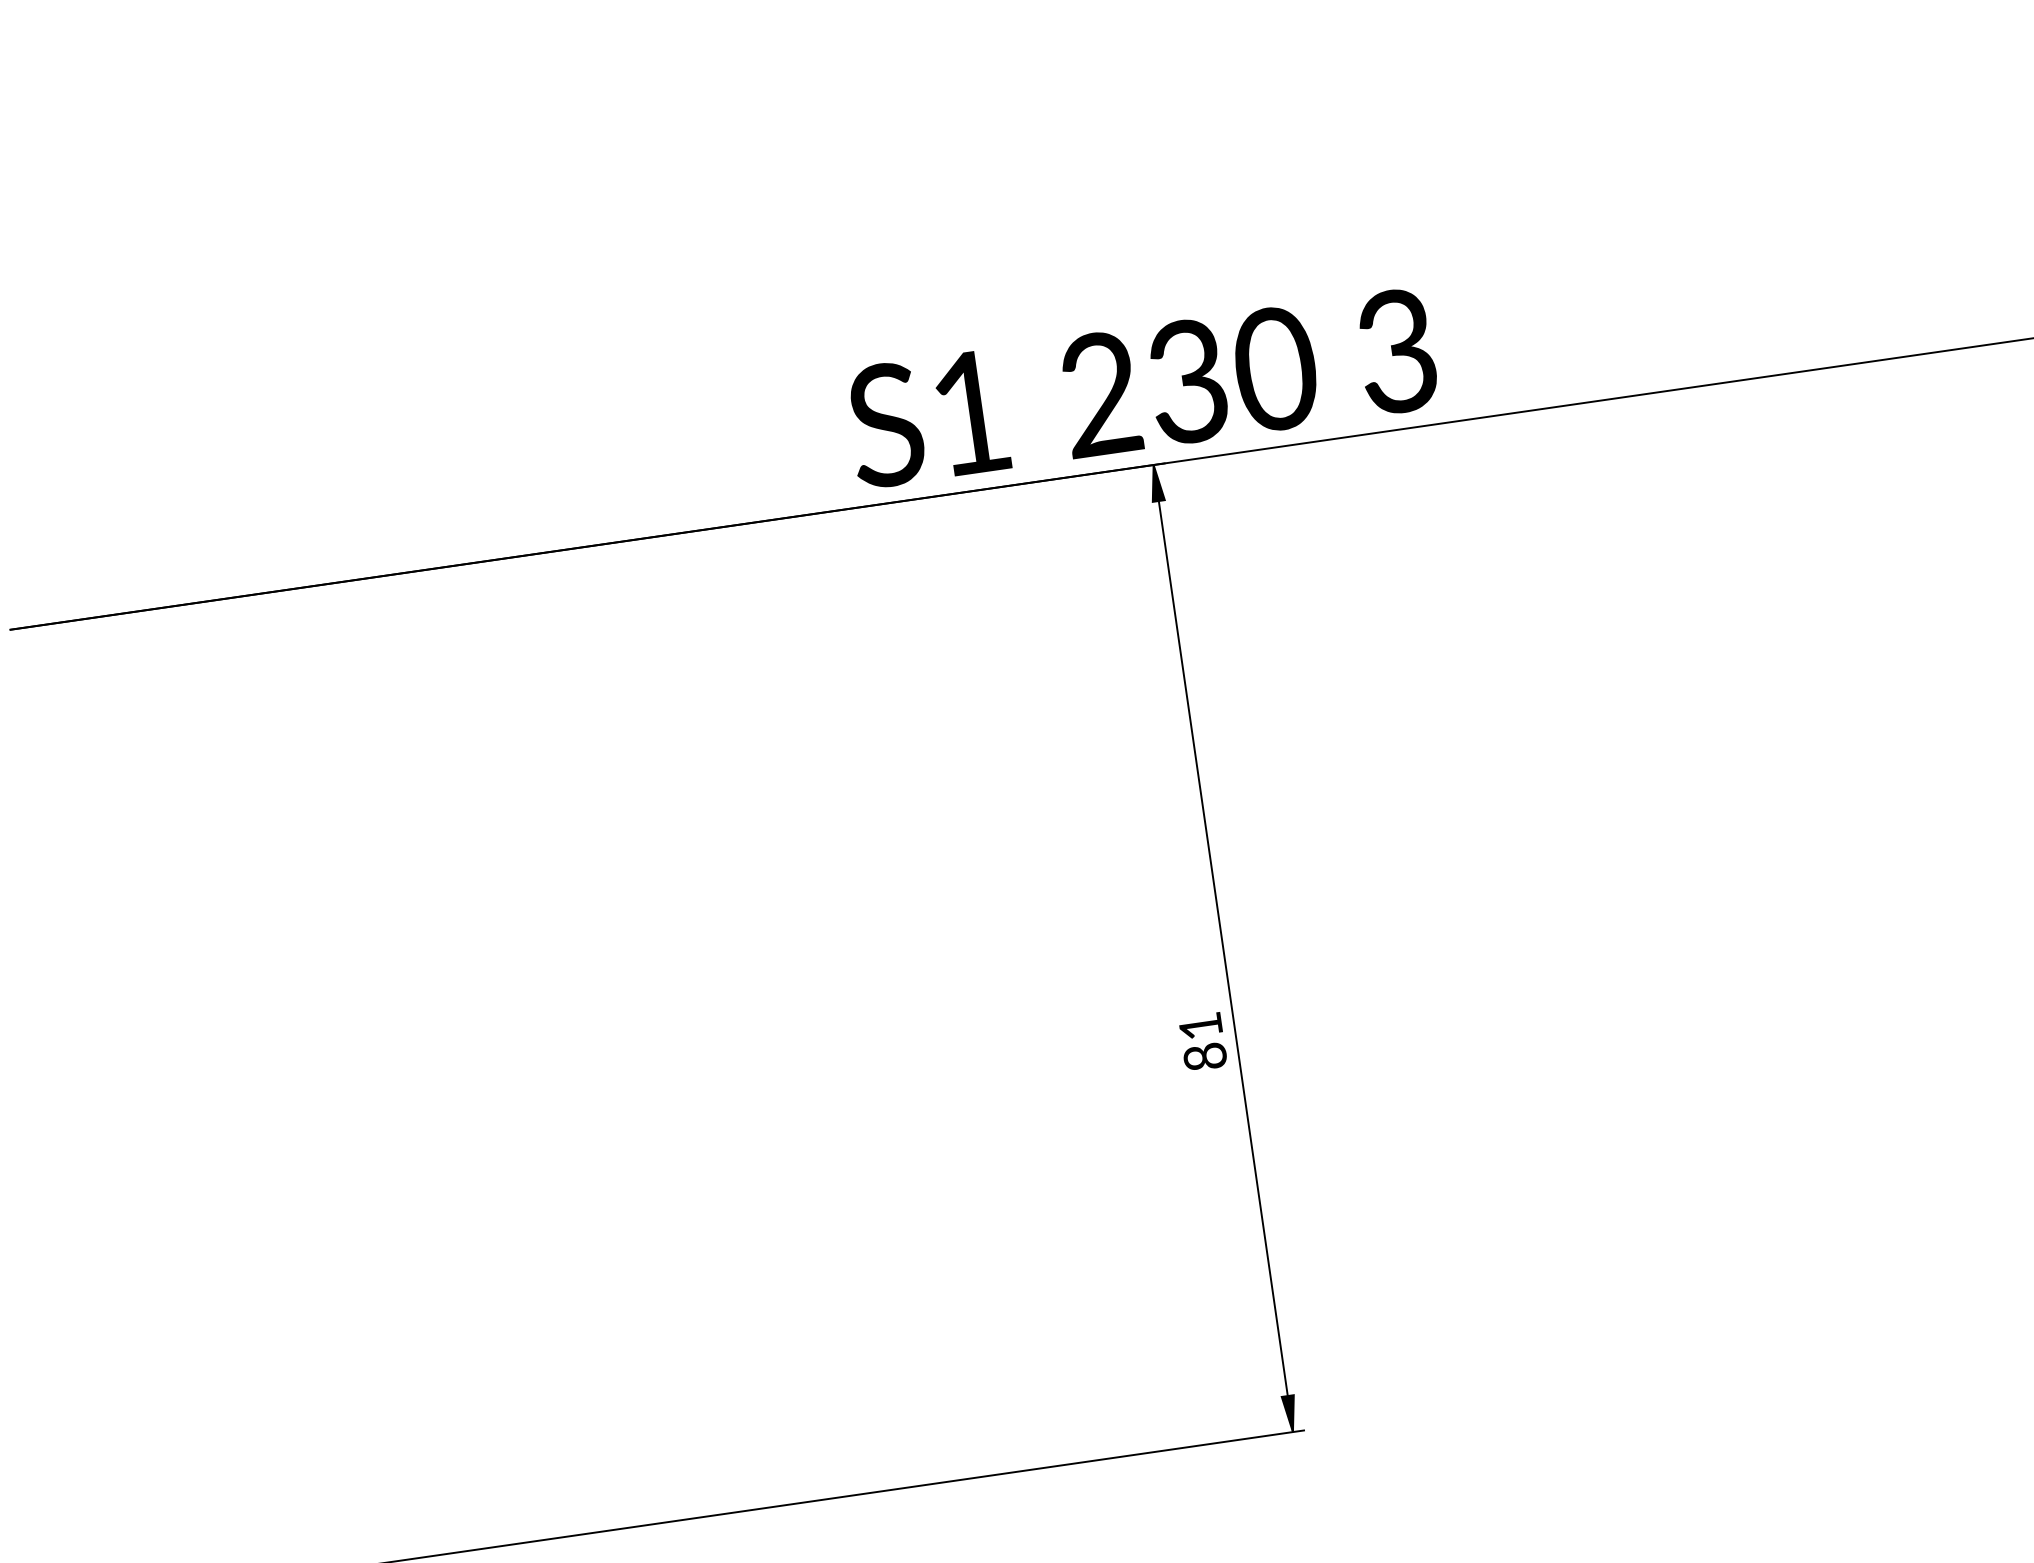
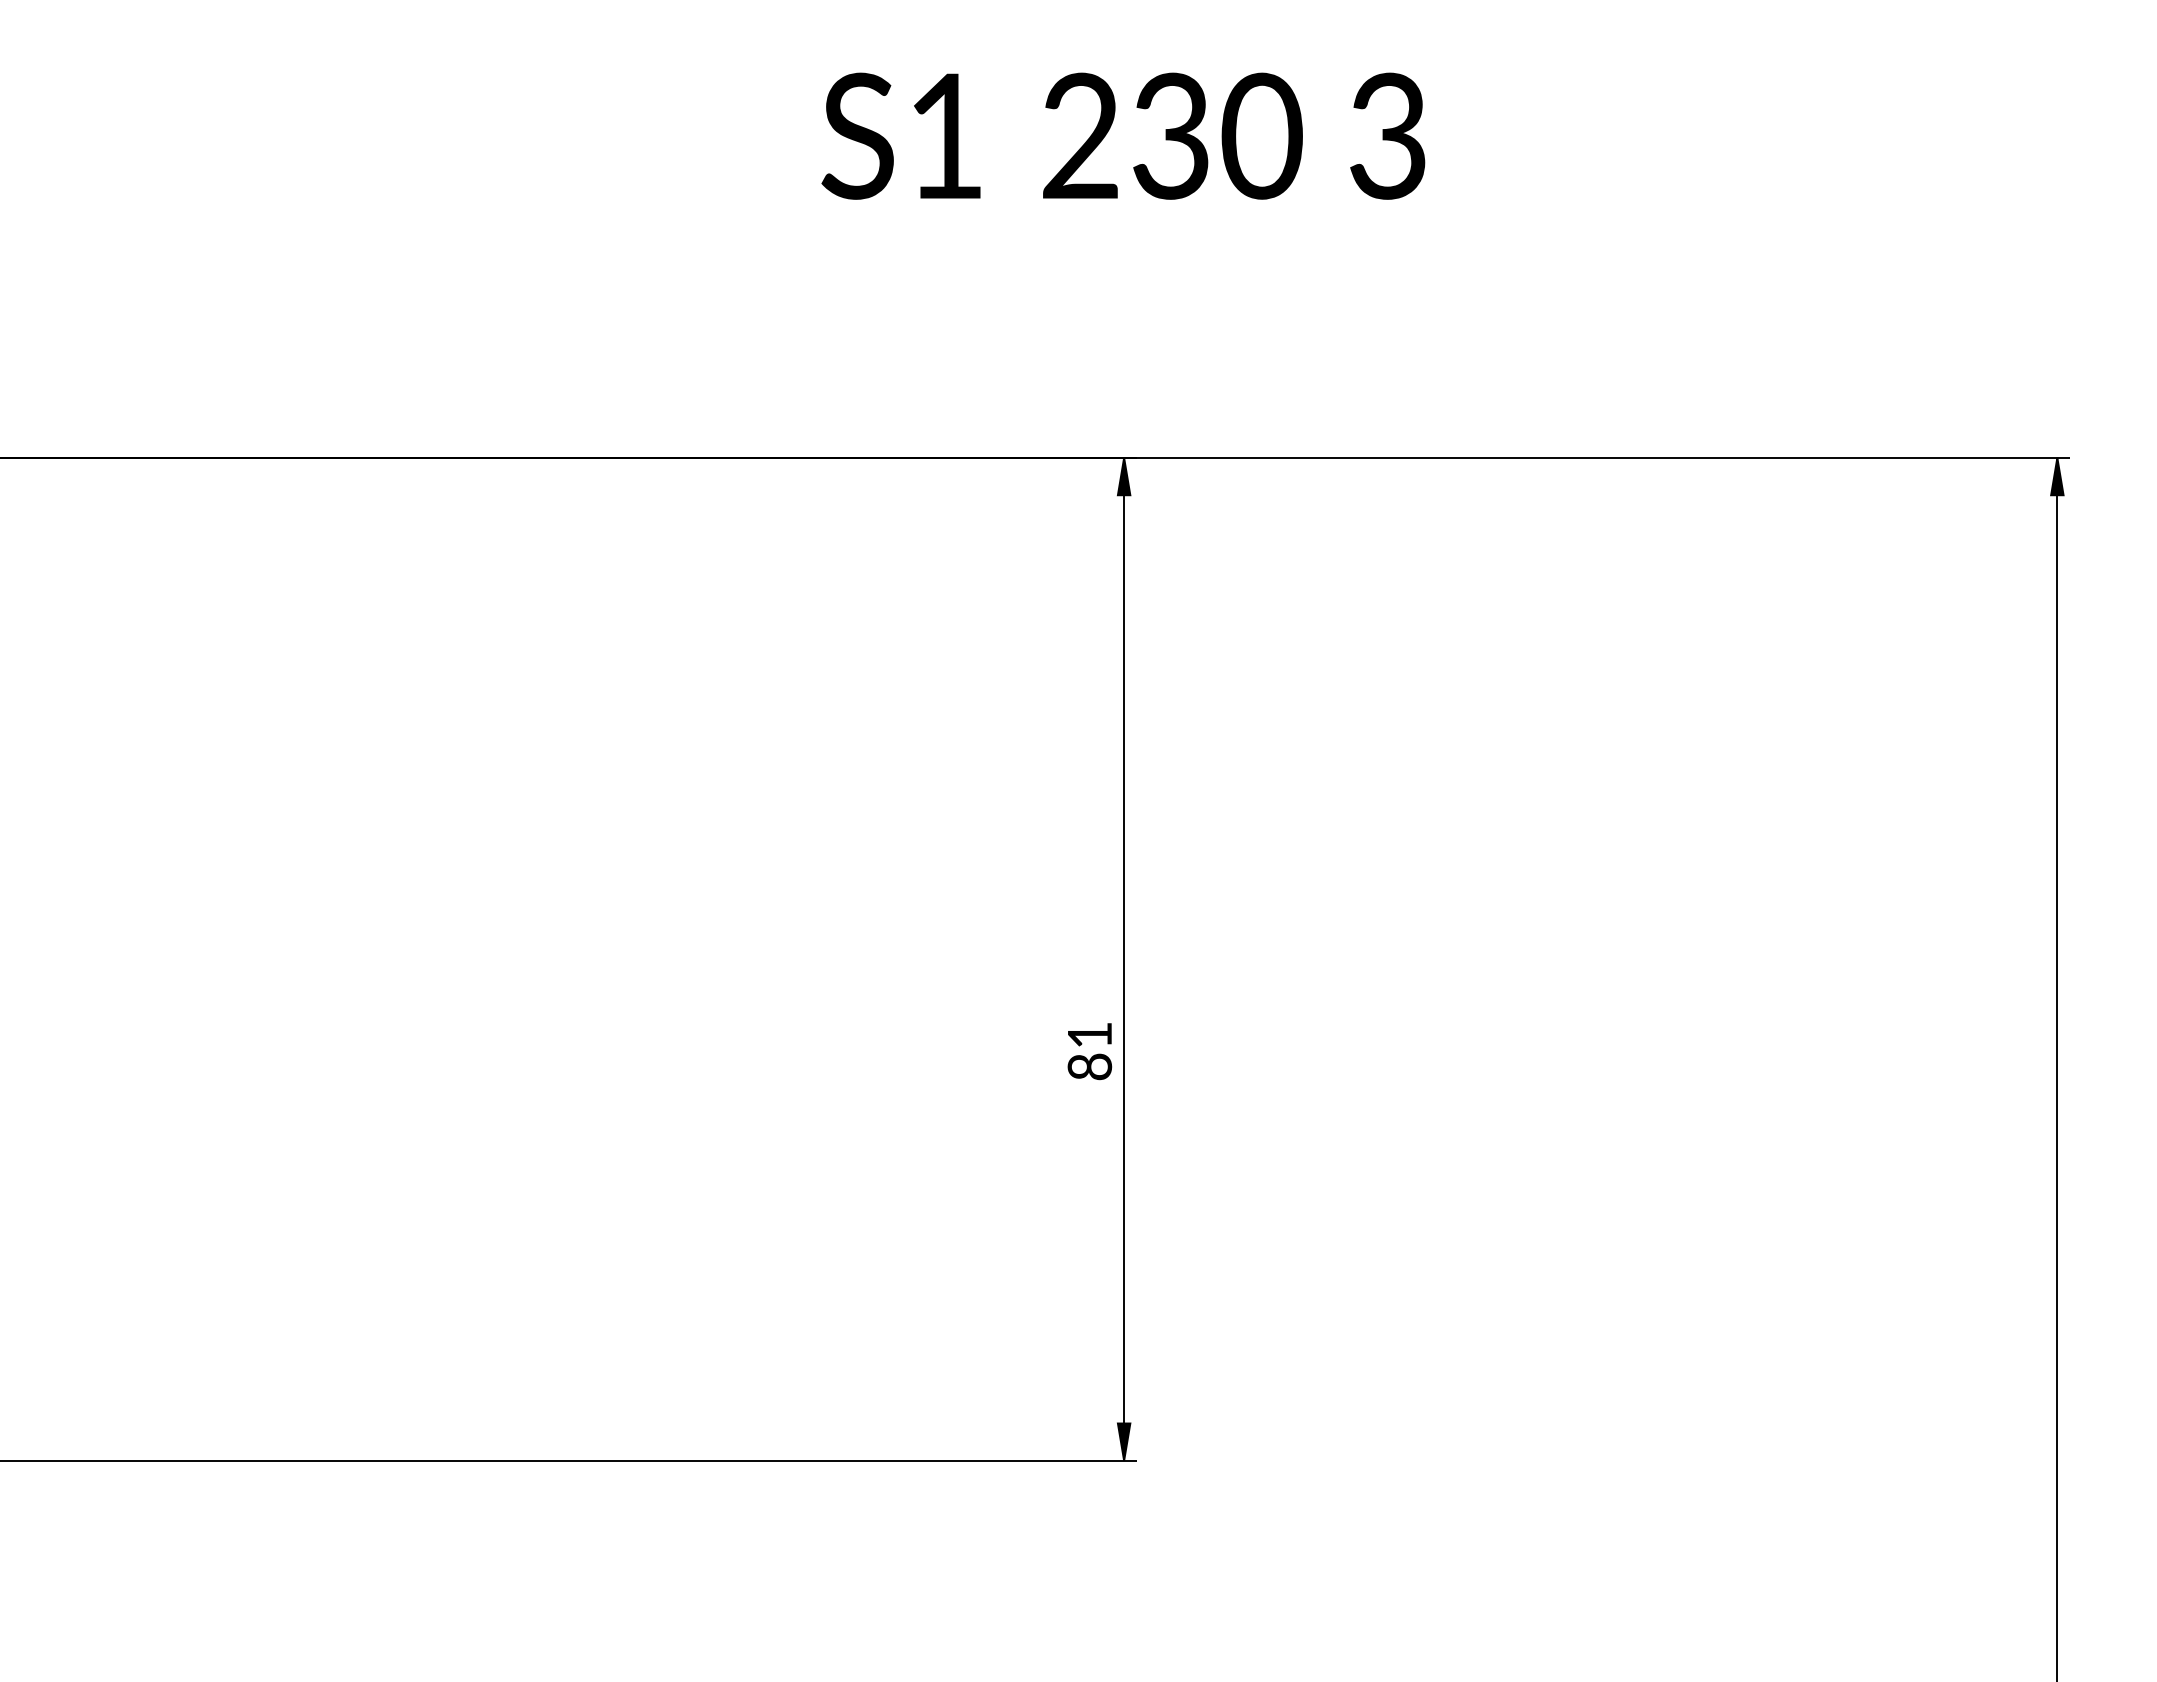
text: (1141, 387) -> (1123, 135), moved

